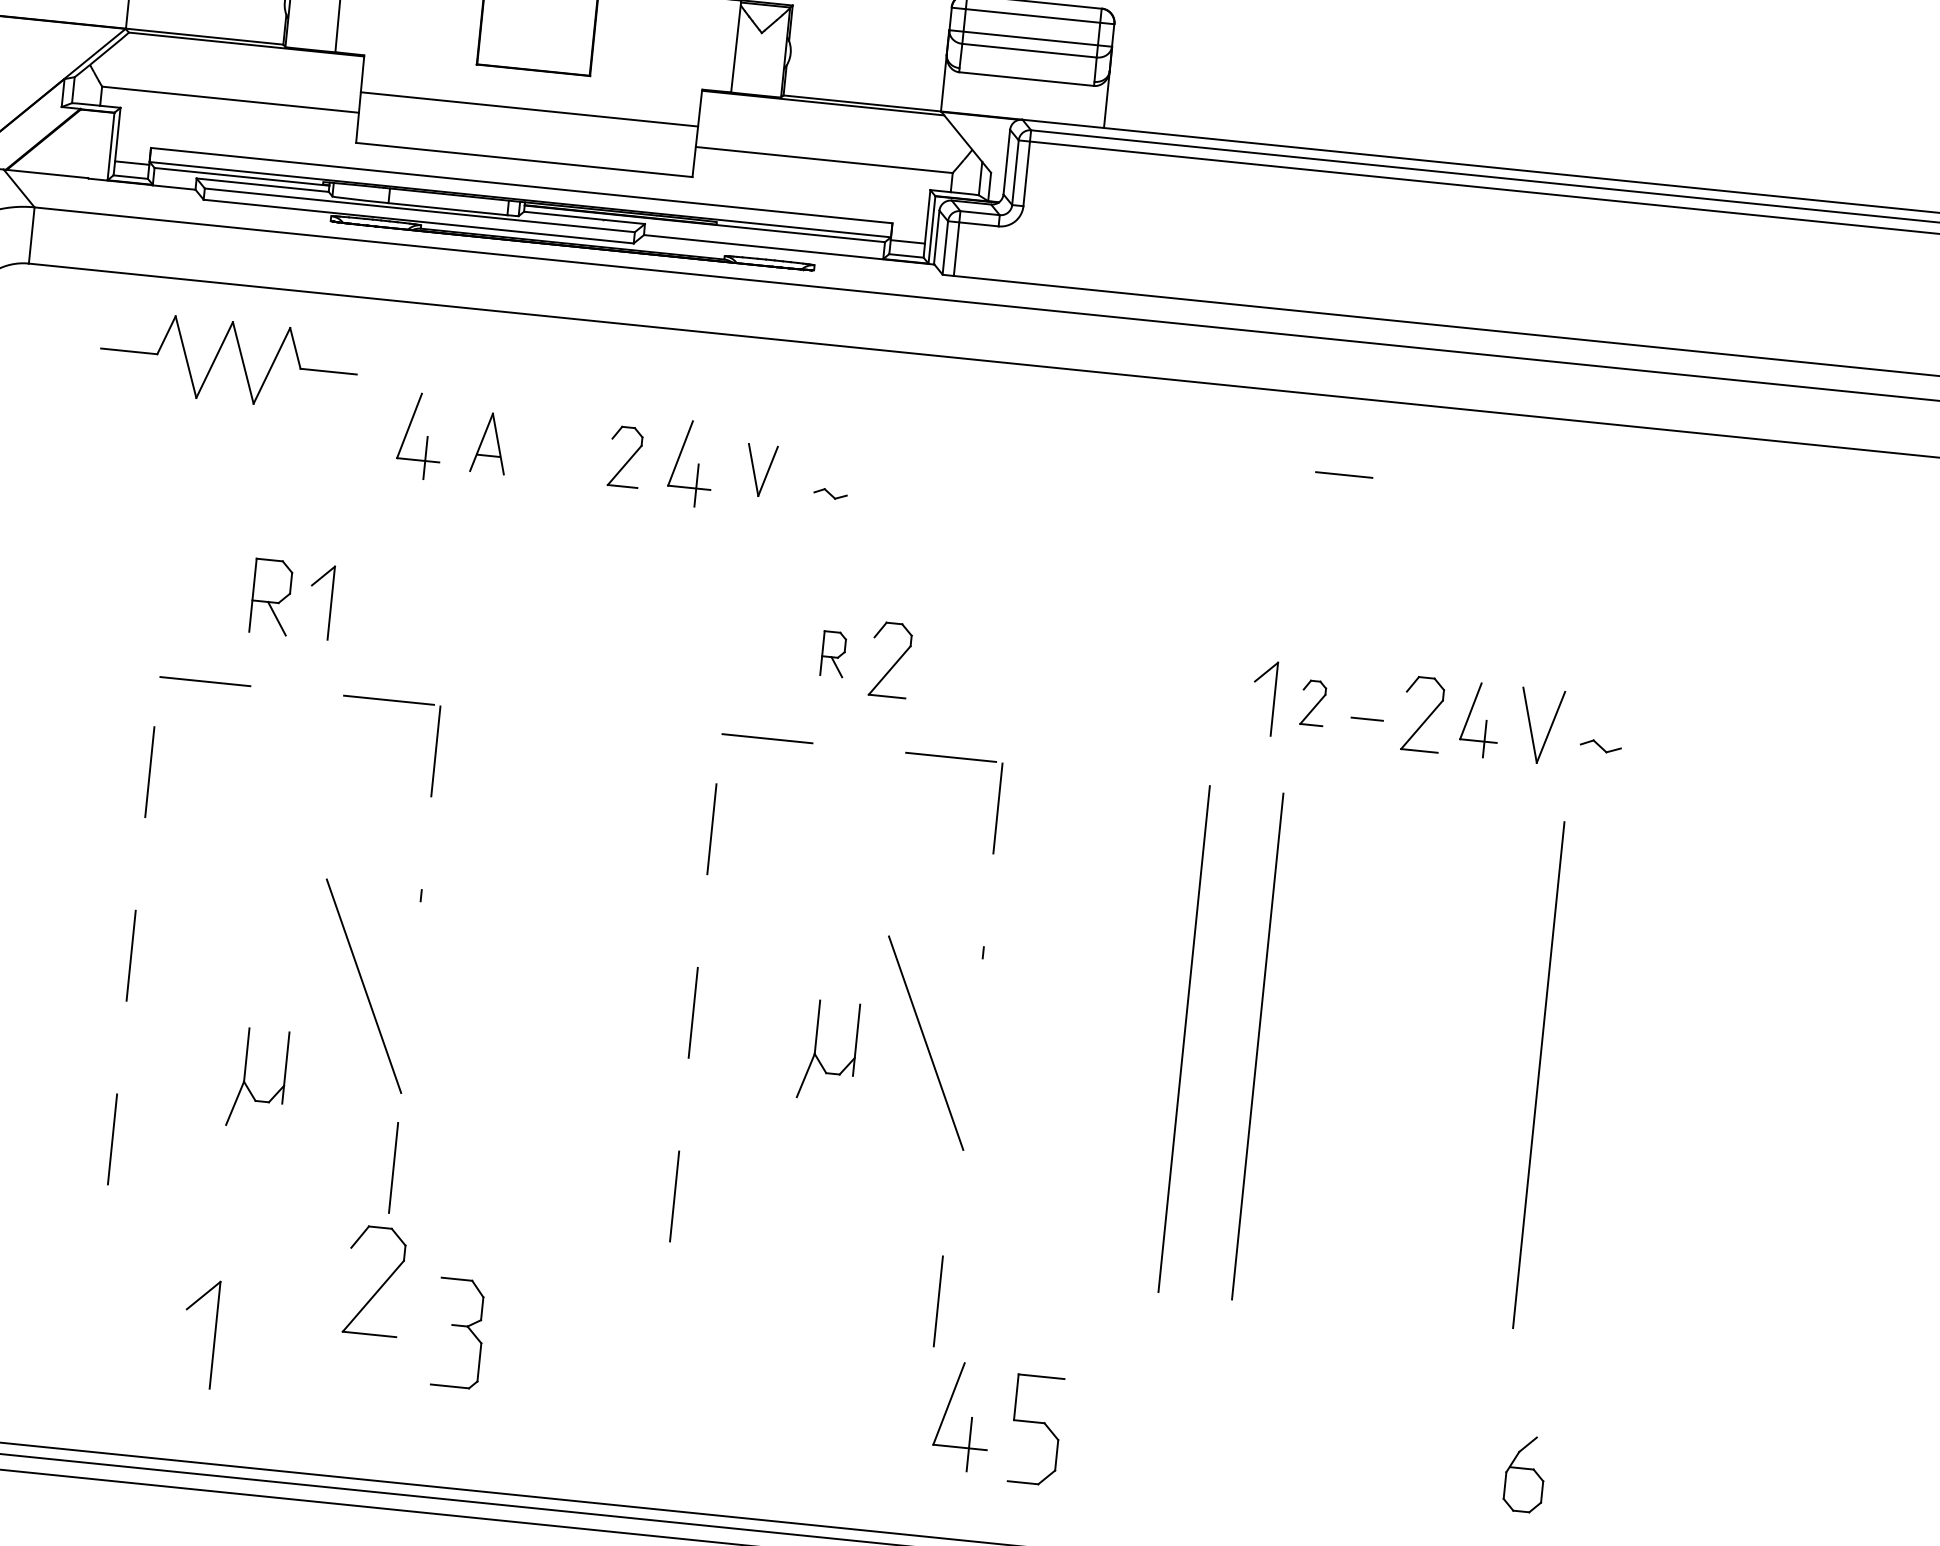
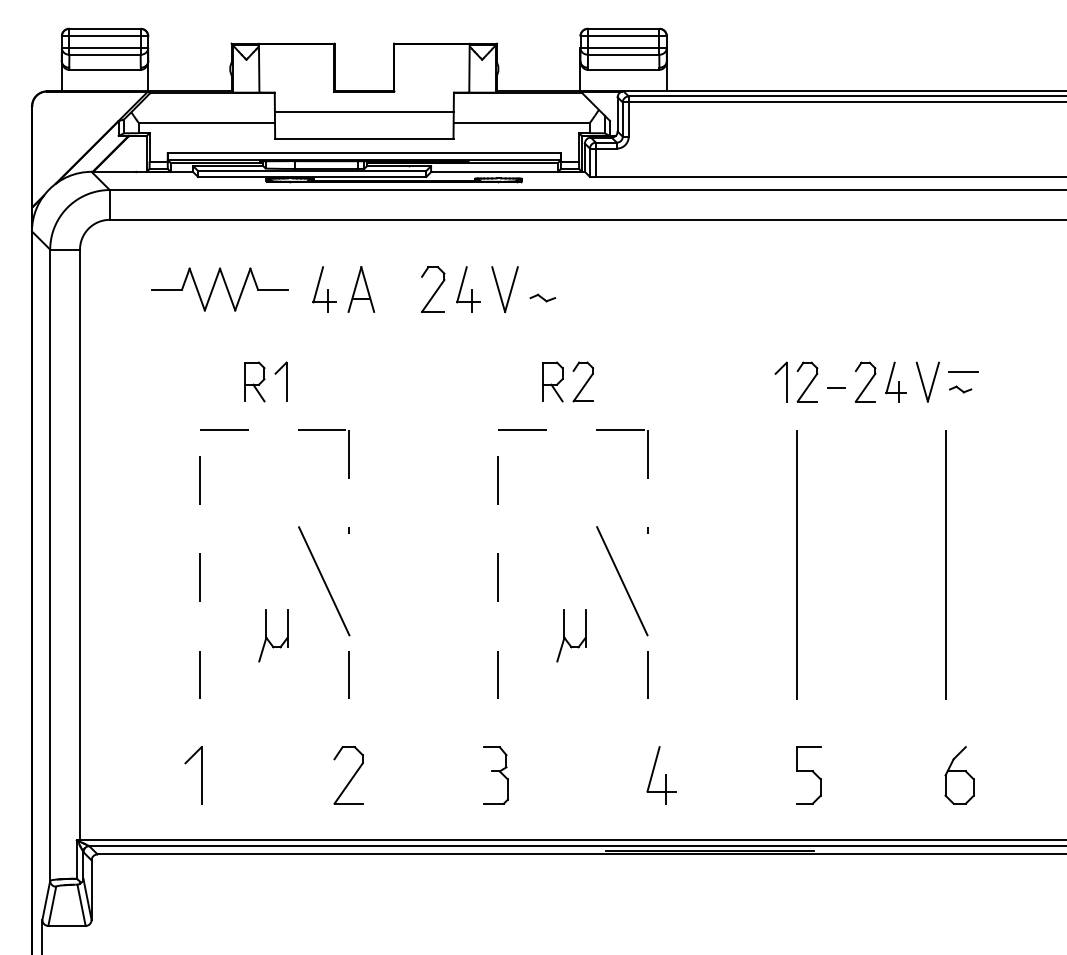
part: (227, 361) -> (219, 289), moved
part: (490, 443) -> (361, 289), size x1.43
part: (625, 456) -> (433, 289), size x1.43
part: (759, 470) -> (504, 289), size x1.67
line: (1344, 474) -> (963, 371), moved
part: (829, 492) -> (542, 297), size x1.43
part: (832, 653) -> (552, 381), size x1.67
part: (1313, 702) -> (807, 381), size x1.67
line: (1184, 1037) -> (757, 564), removed
part: (828, 1050) -> (571, 635), moved
part: (374, 1281) -> (348, 775), moved
line: (938, 1300) -> (647, 674), moved
part: (458, 1333) -> (495, 775), moved
part: (214, 1335) -> (201, 775), moved
part: (1035, 1430) -> (808, 775), moved
part: (1524, 1474) -> (959, 775), size x1.43

